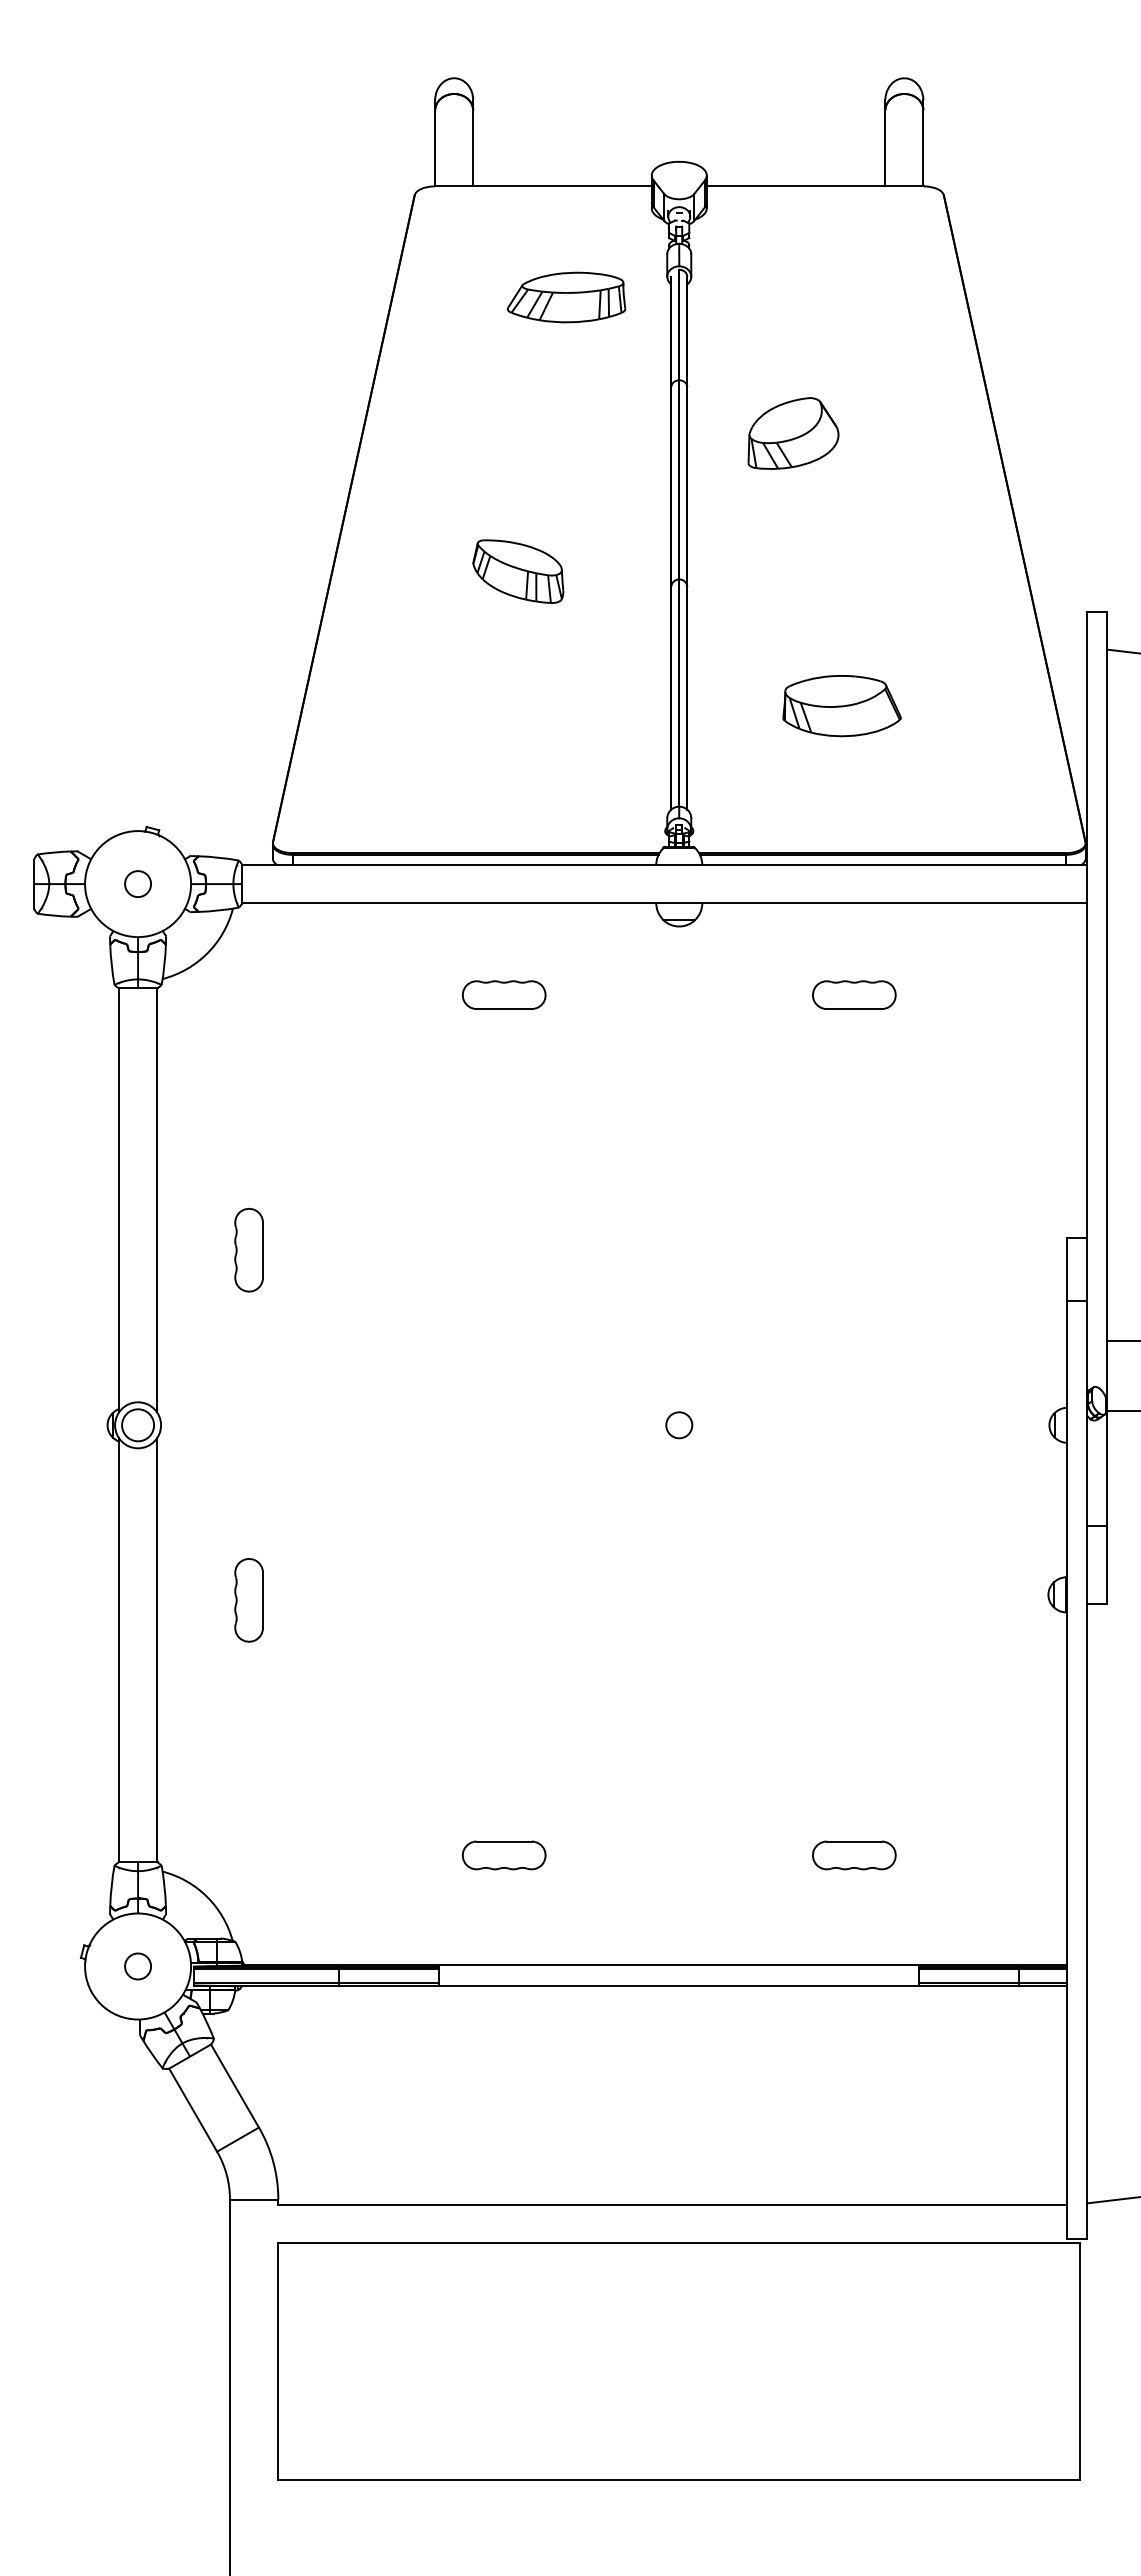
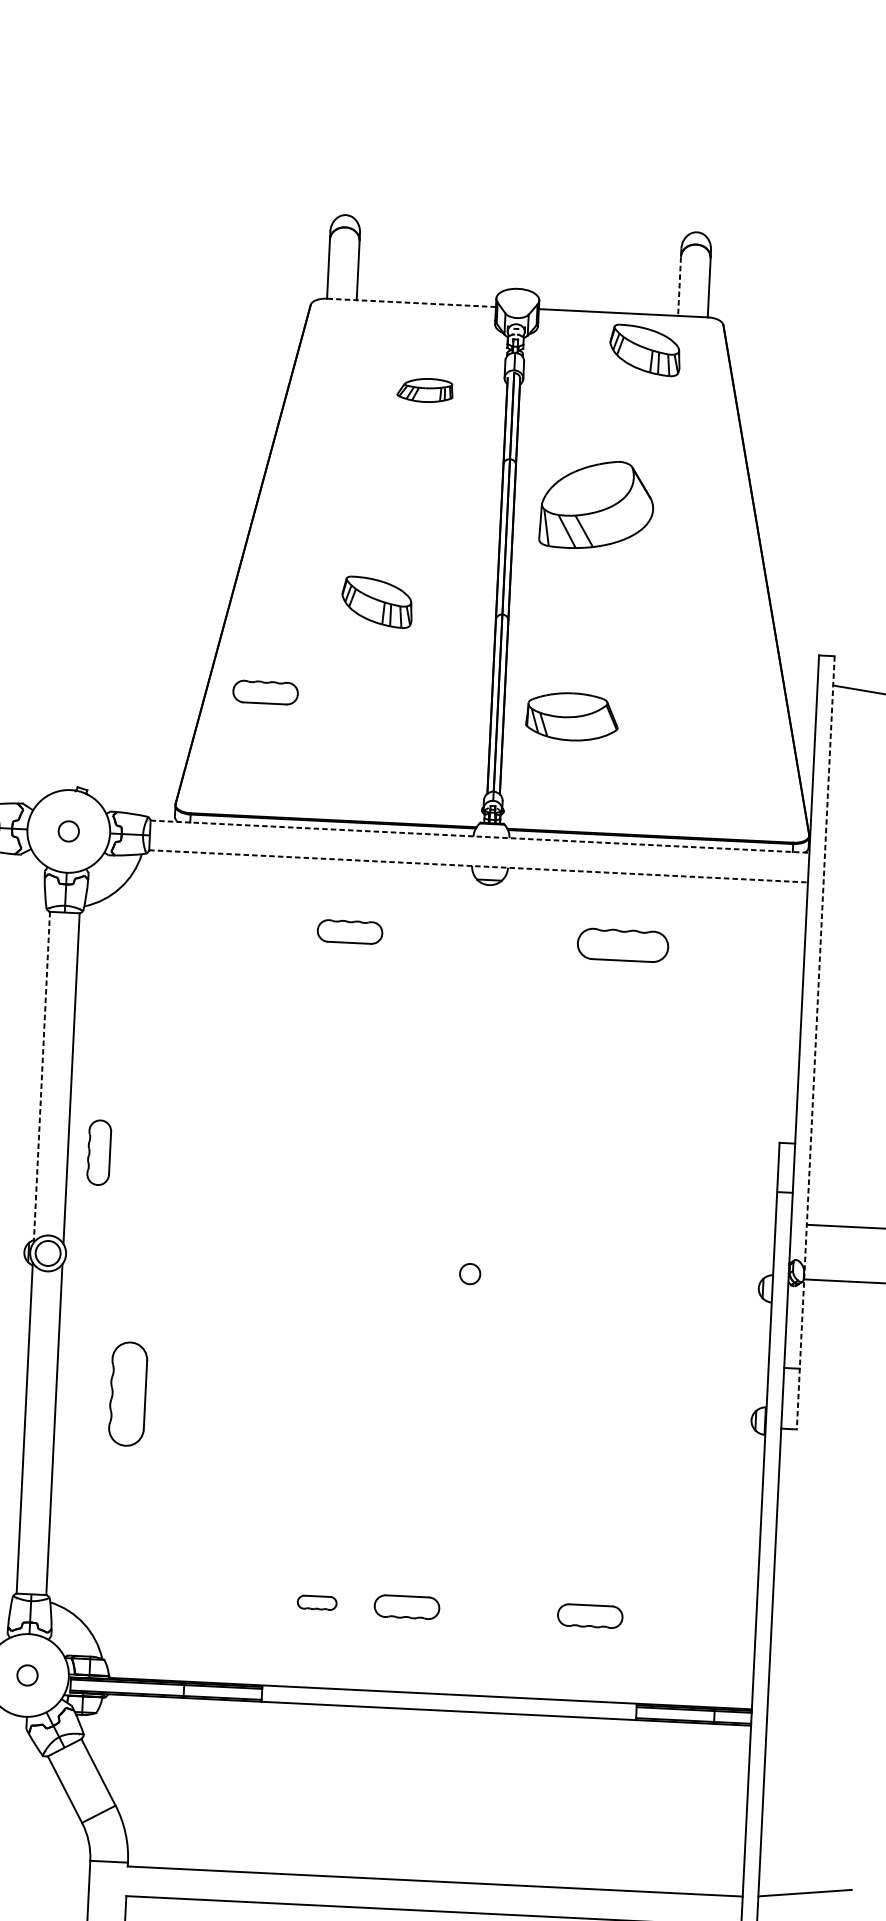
line: (885, 143) -> (679, 282), solid -> dashed
line: (543, 186) -> (411, 302), solid -> dashed
part: (845, 232) -> (645, 350), added
part: (566, 297) -> (425, 390), size x0.6
part: (793, 433) -> (597, 505), size x1.6
part: (380, 693) -> (265, 692), added
part: (841, 706) -> (571, 717), moved
line: (665, 865) -> (480, 837), solid -> dashed
line: (665, 903) -> (479, 866), solid -> dashed
part: (854, 994) -> (623, 944), size x1.4
line: (1106, 1107) -> (815, 1042), solid -> dashed
line: (119, 1200) -> (42, 1077), solid -> dashed
part: (248, 1249) -> (98, 1152), moved
part: (248, 1600) -> (127, 1394), size x1.6
part: (503, 1855) -> (316, 1602), size x0.6
part: (619, 1855) -> (407, 1607), added

